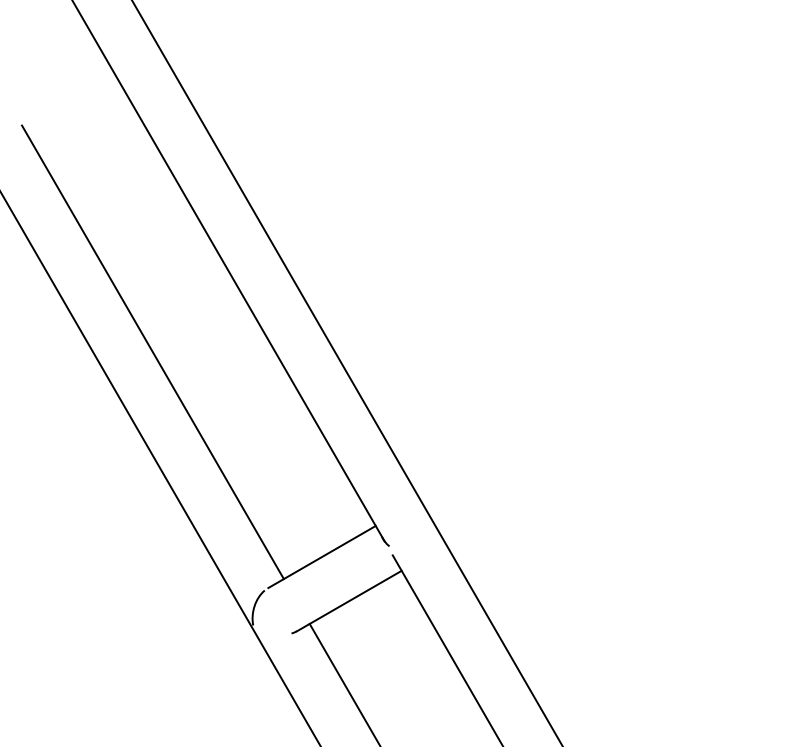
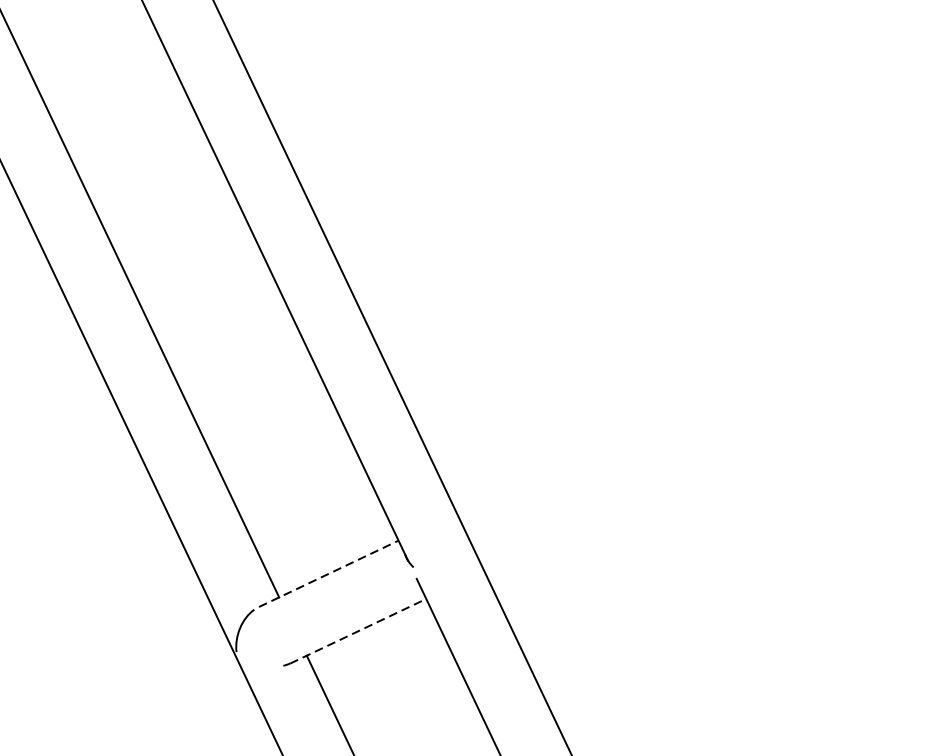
line: (322, 556) -> (329, 573), solid -> dashed
line: (349, 600) -> (358, 630), solid -> dashed

